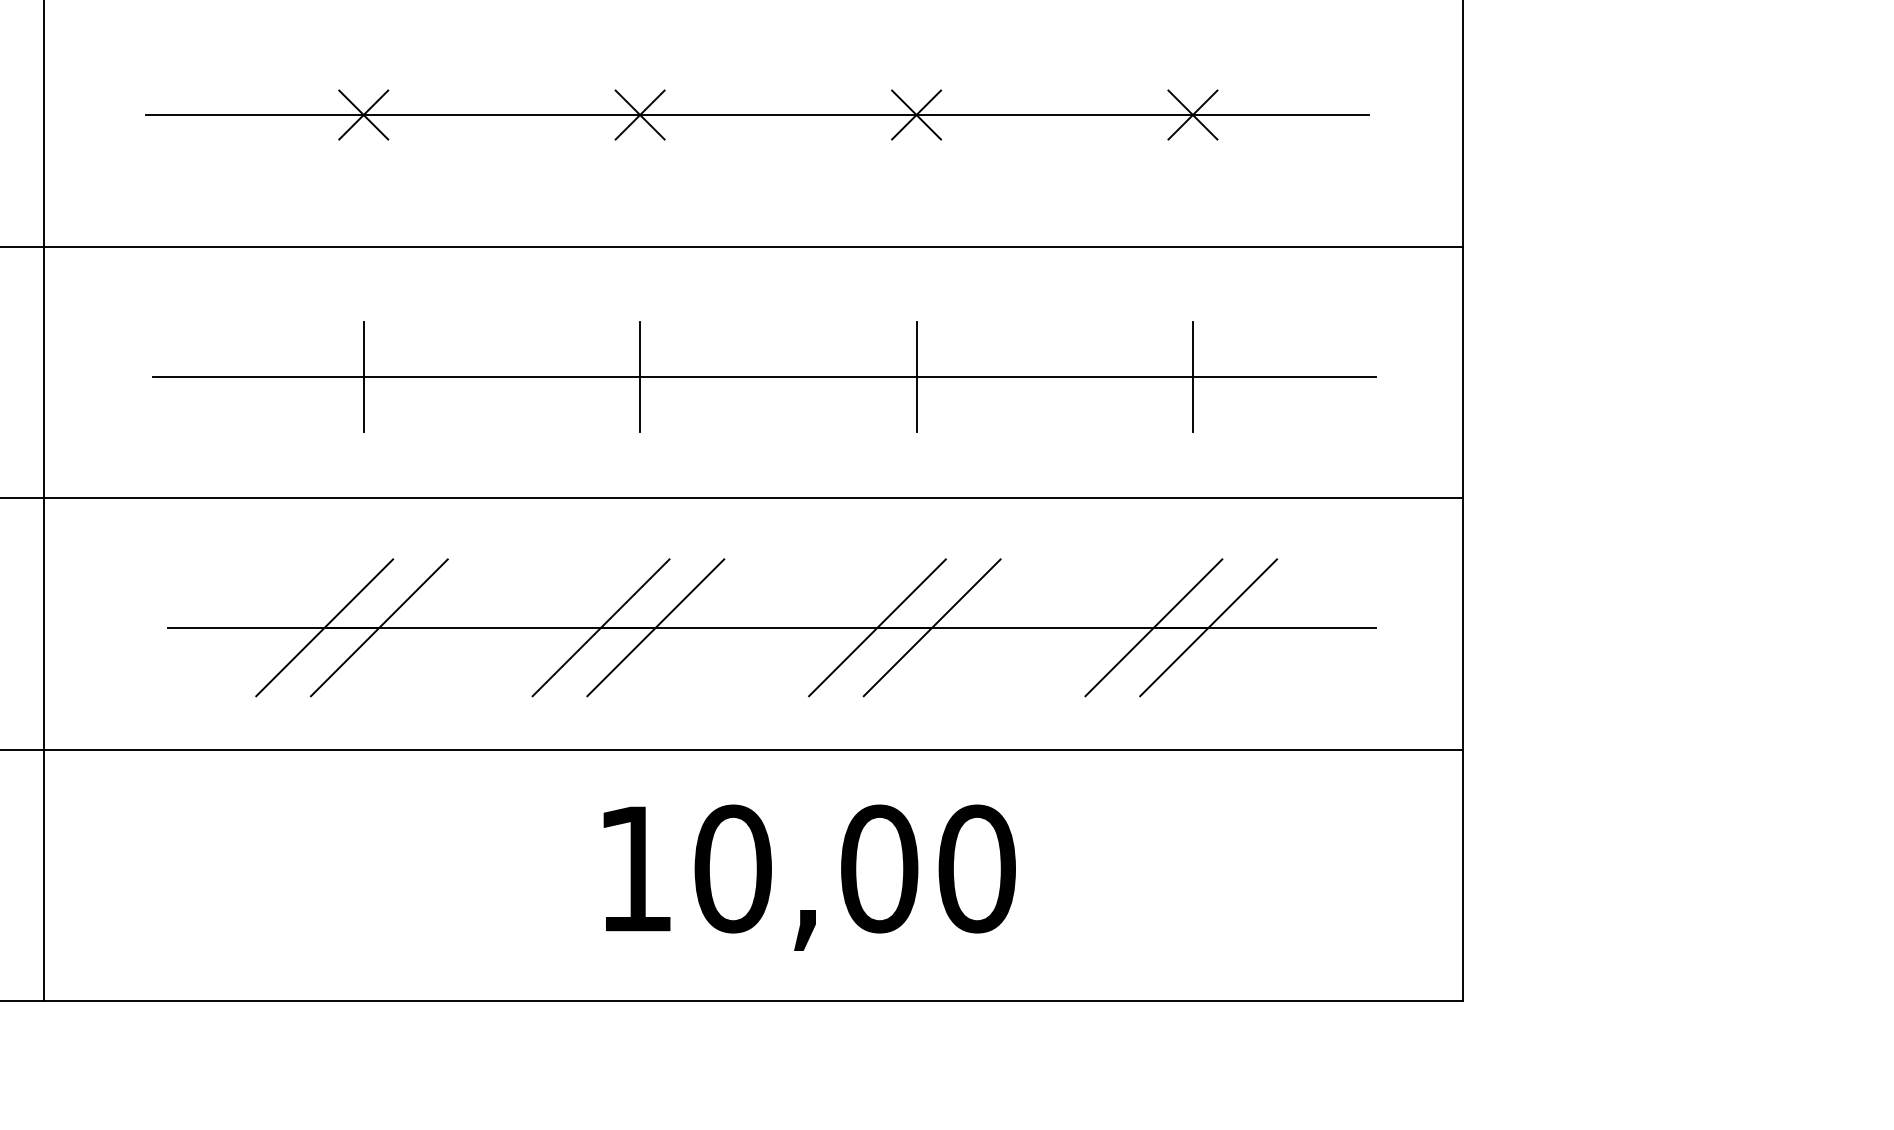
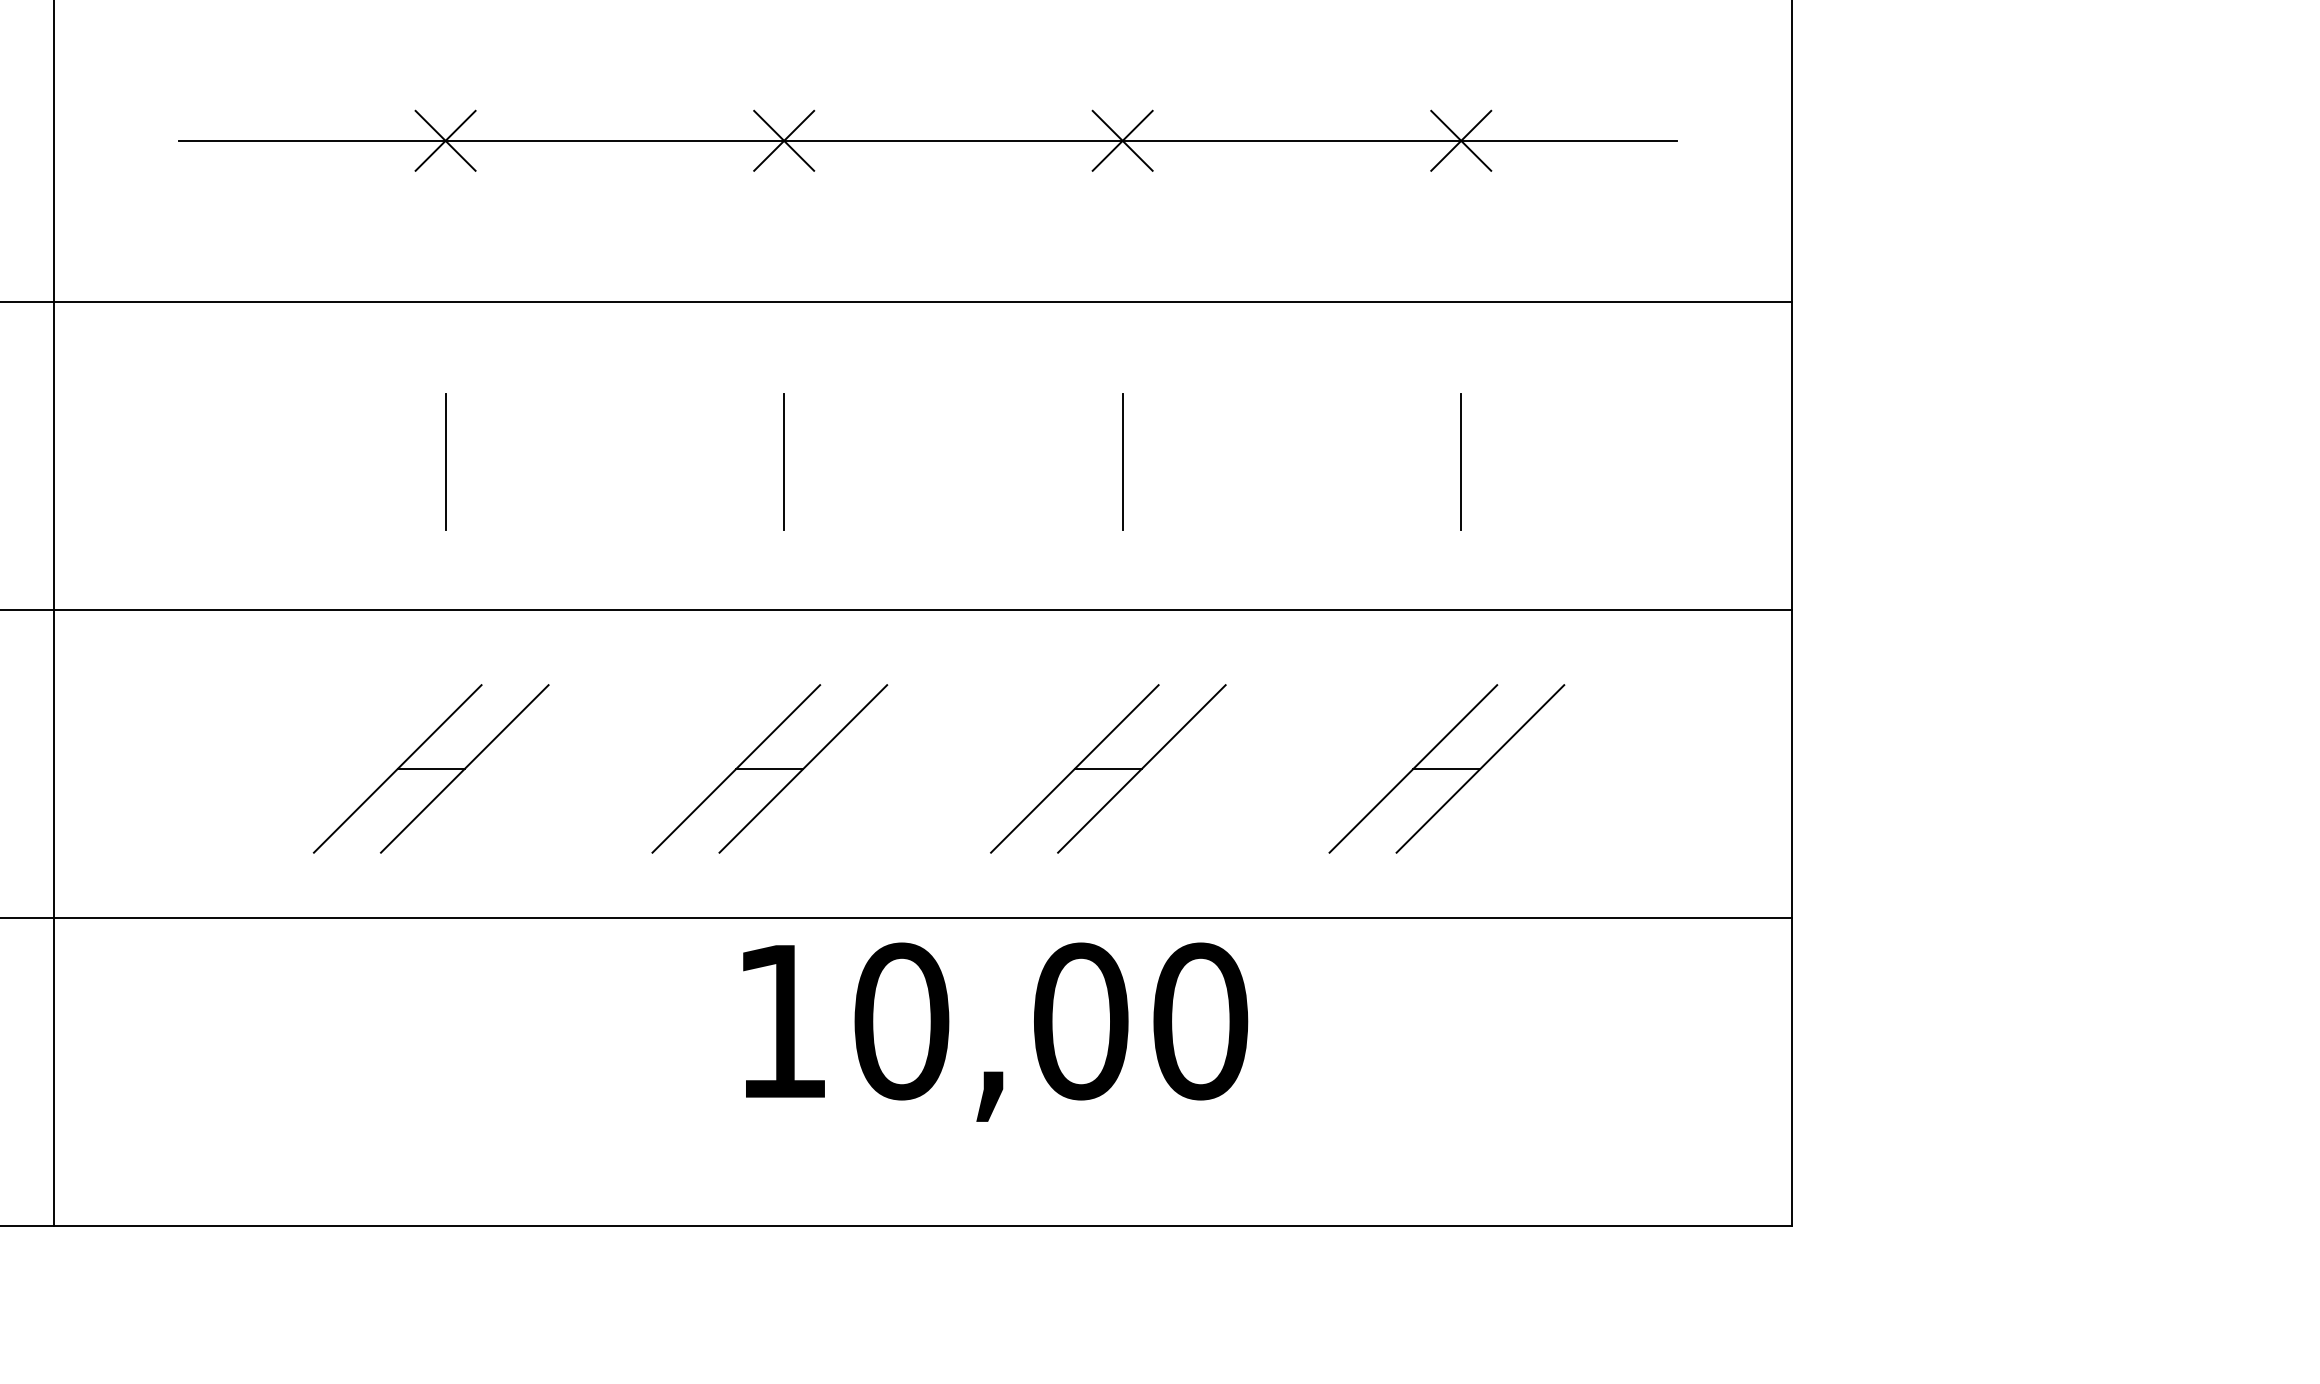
line: (763, 377) -> (935, 462), removed
line: (772, 627) -> (946, 768), removed
text: (809, 877) -> (995, 1031), moved

